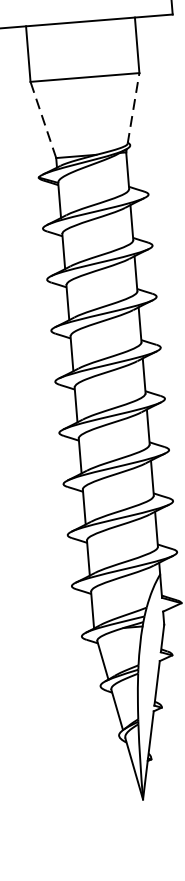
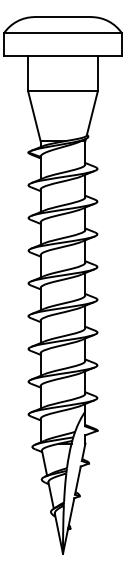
line: (133, 108) -> (92, 113), dashed -> solid
line: (43, 120) -> (34, 116), dashed -> solid

